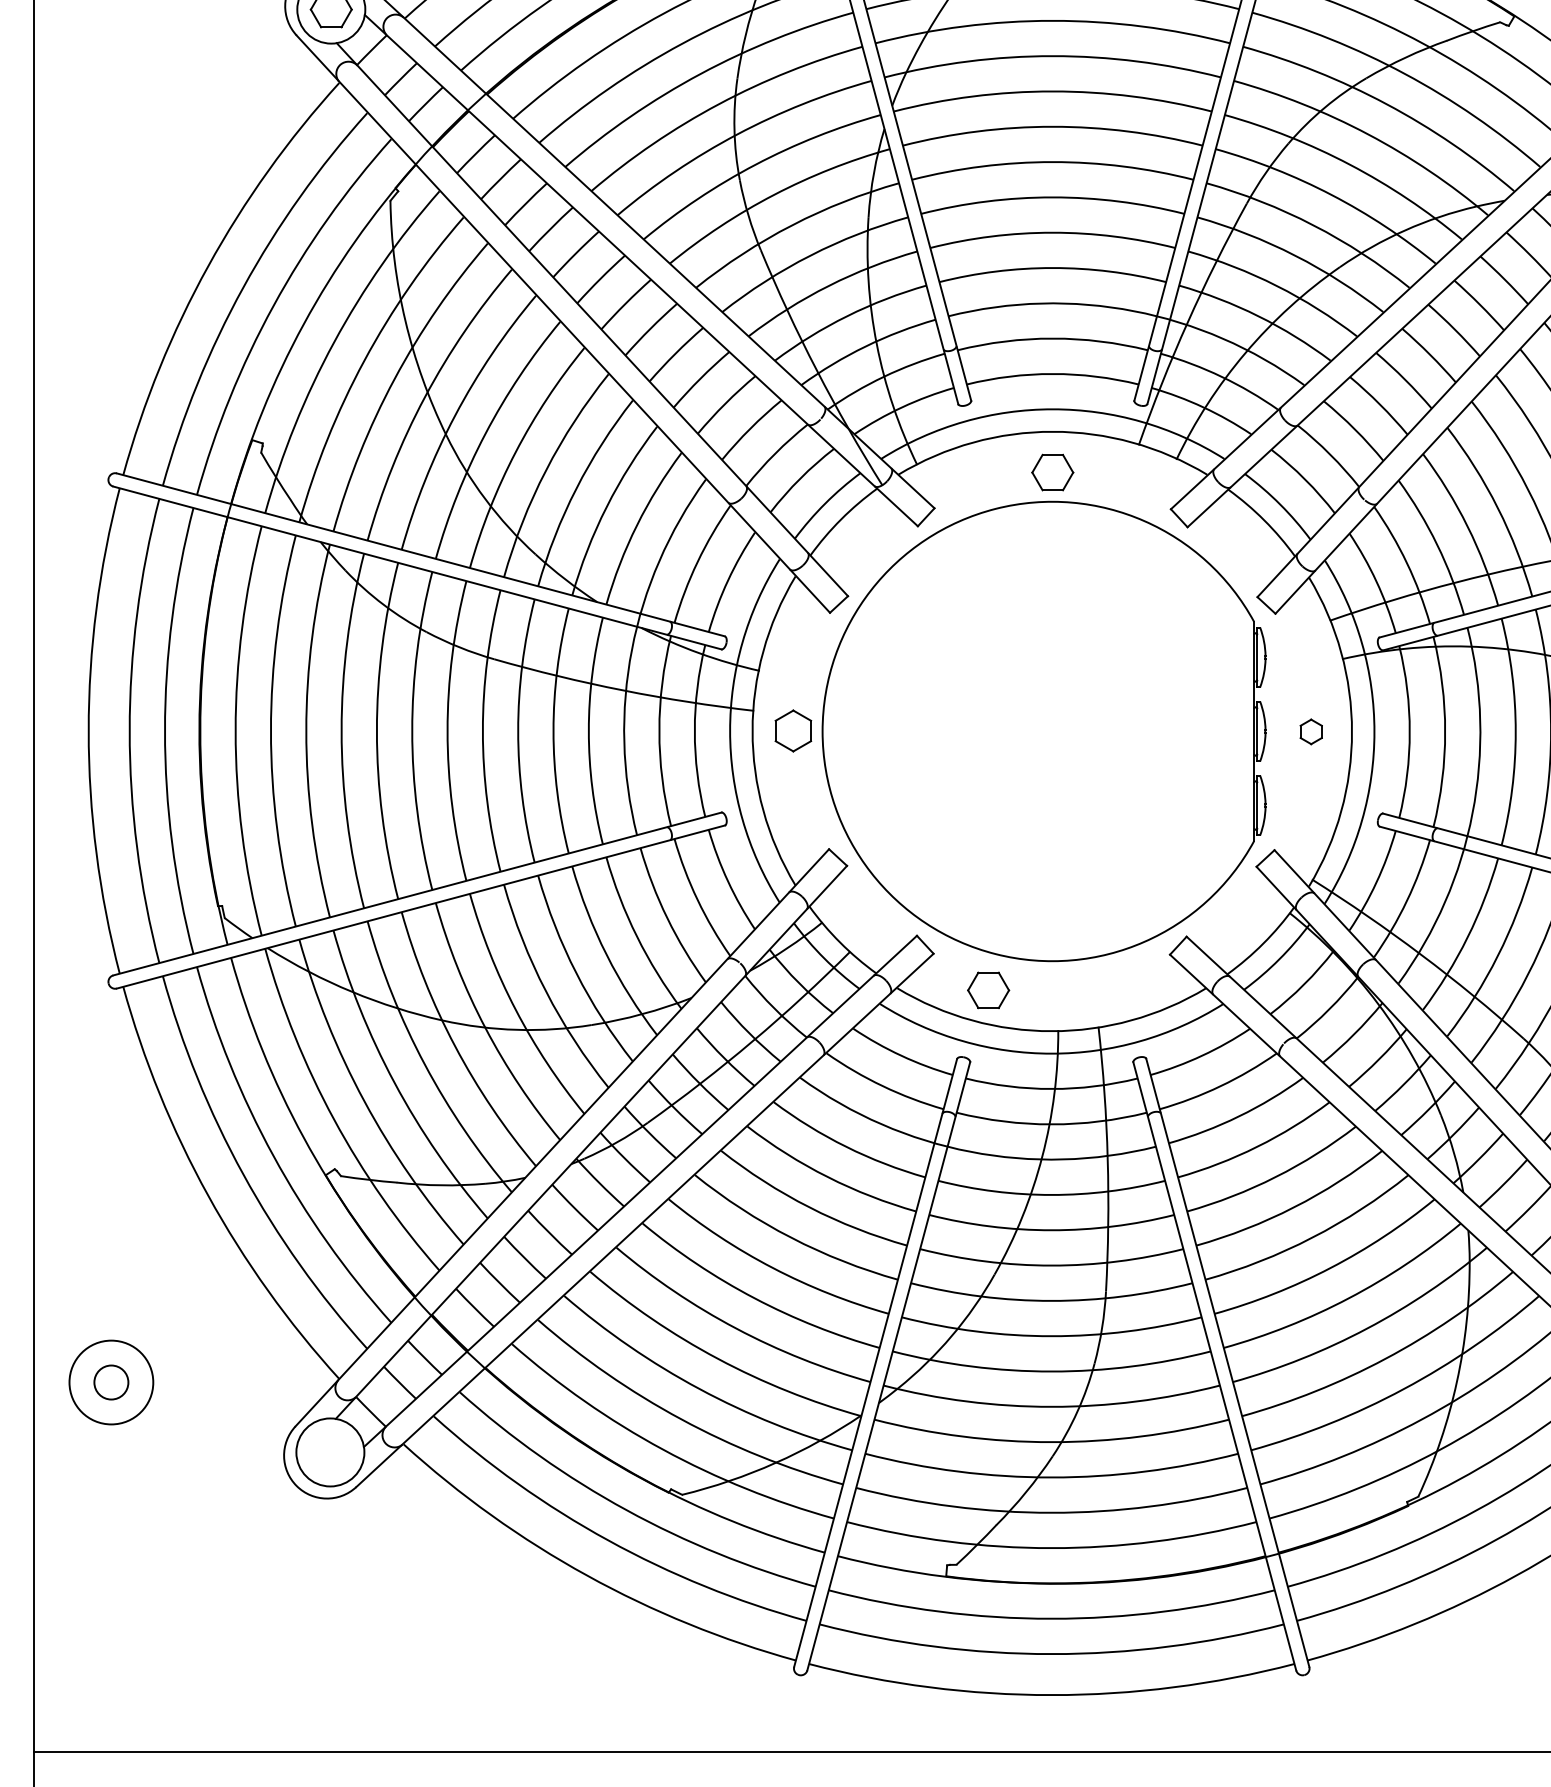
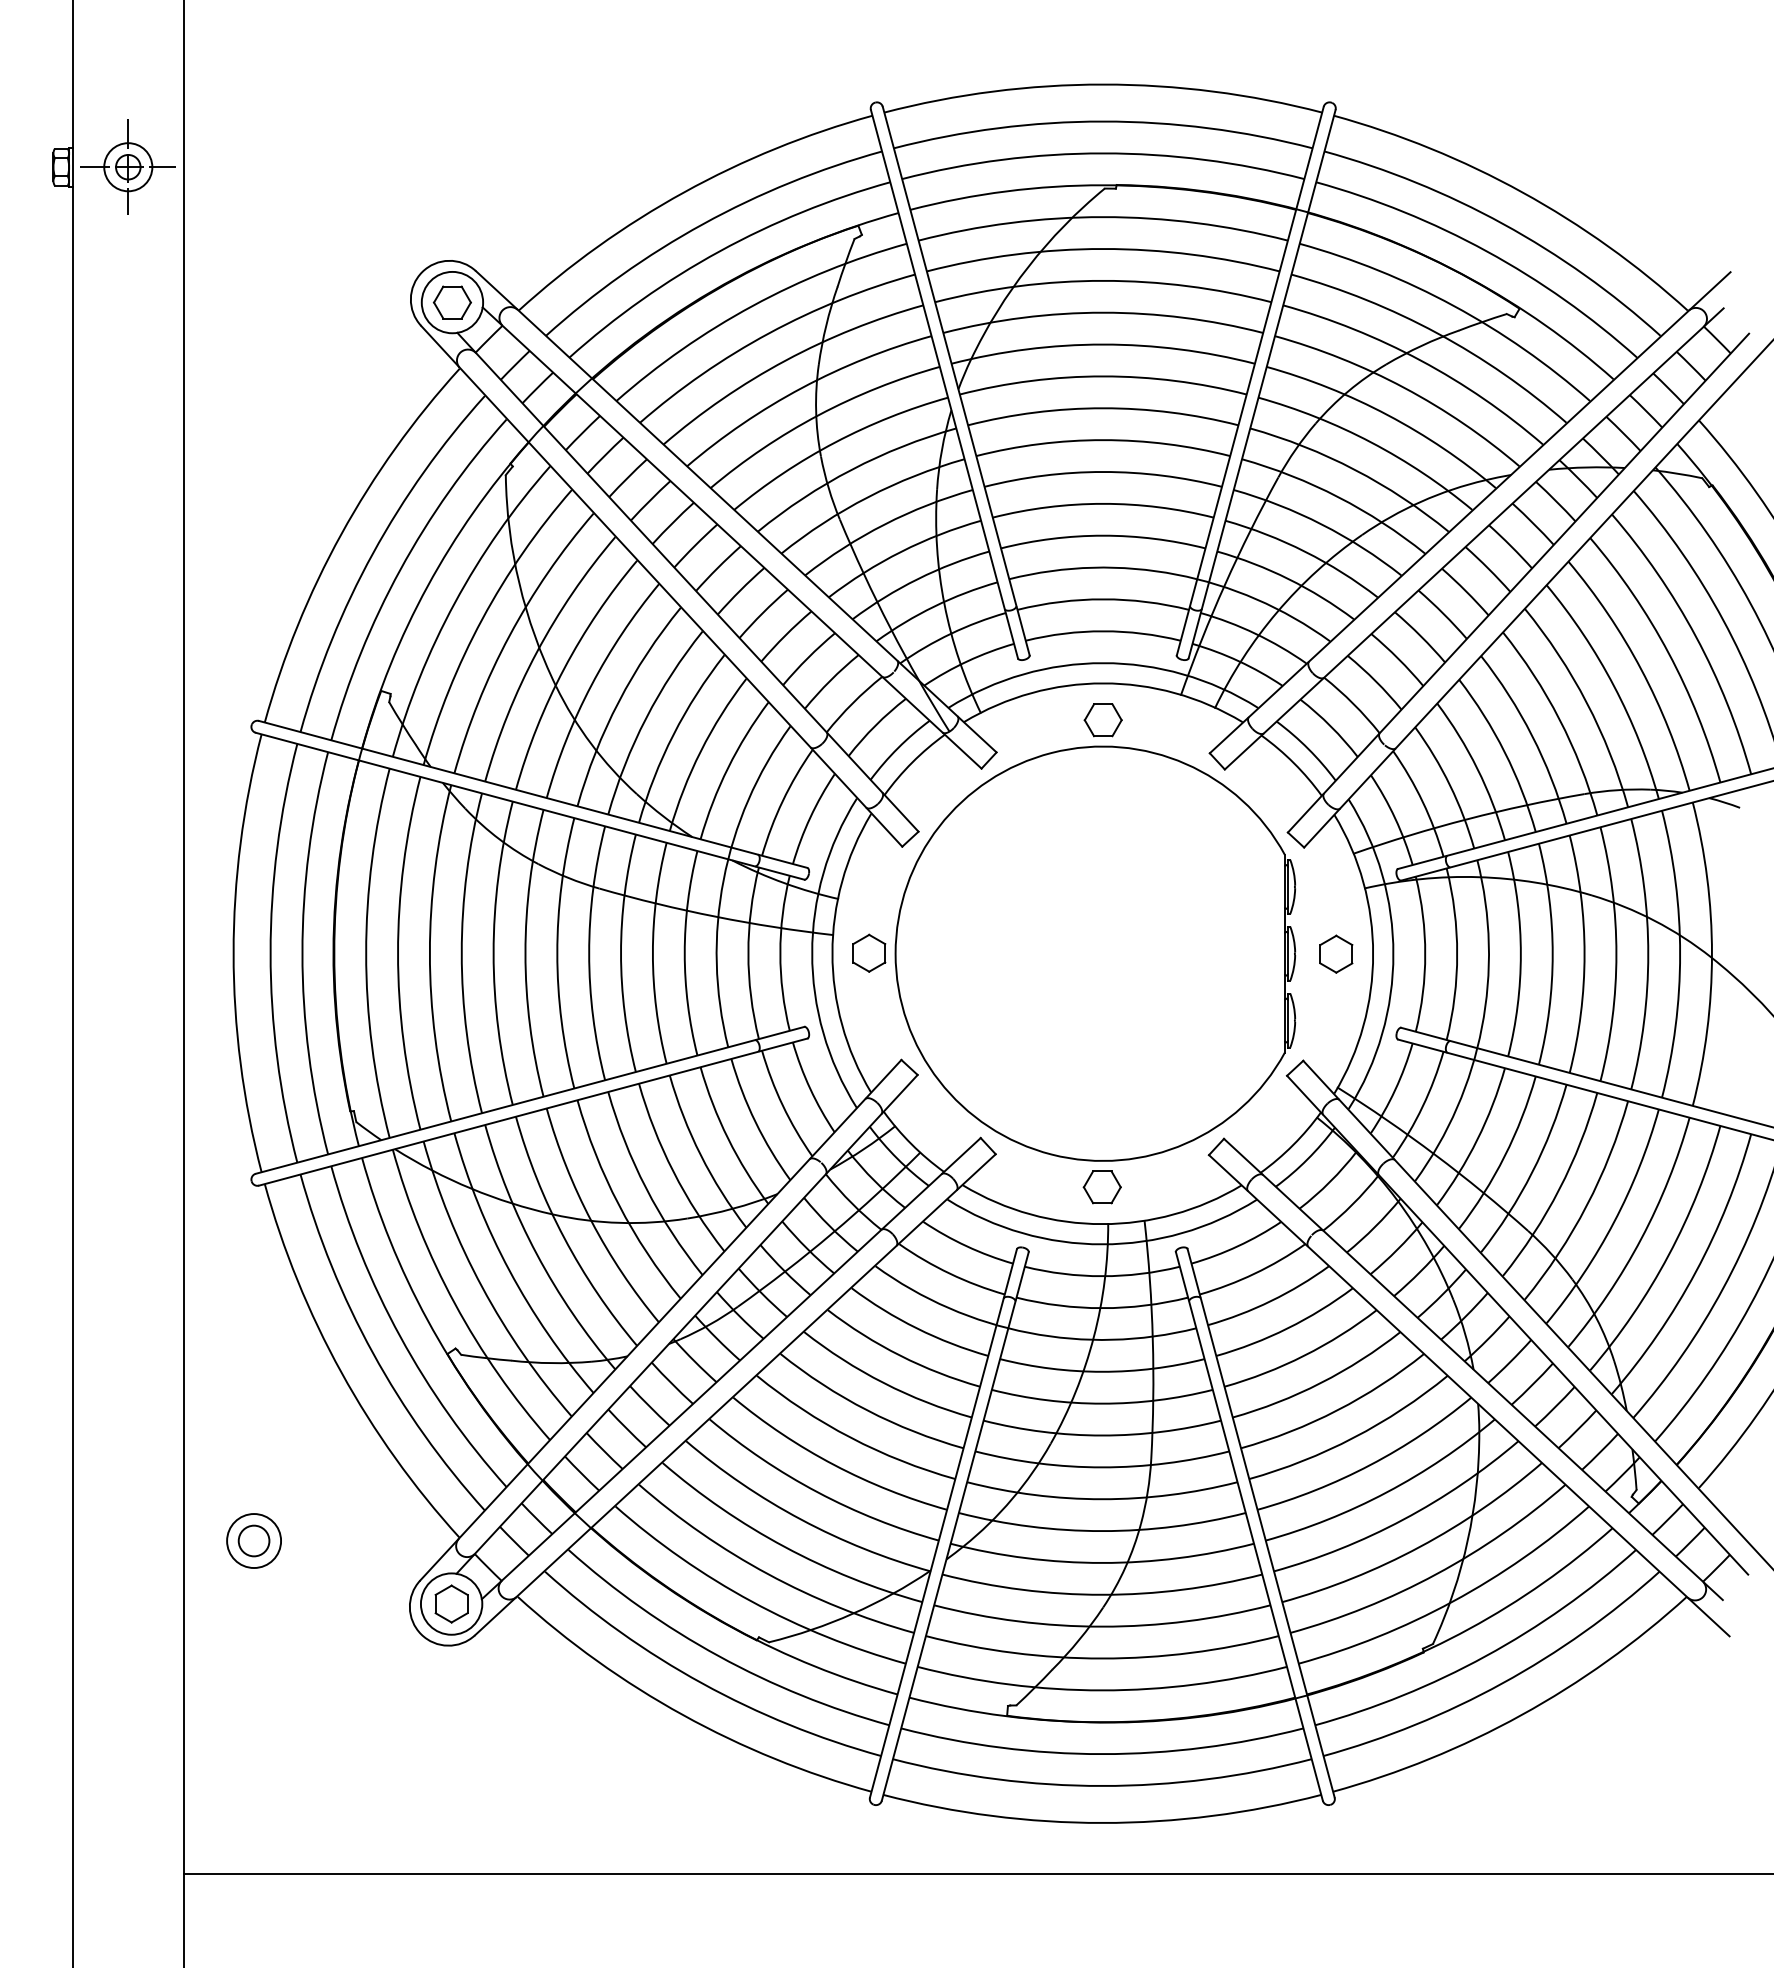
part: (1311, 731) -> (1336, 953), size x1.67
part: (987, 990) -> (1101, 1187), moved
circle: (111, 1383) -> (254, 1541), size x0.71
part: (330, 1451) -> (451, 1603), added

